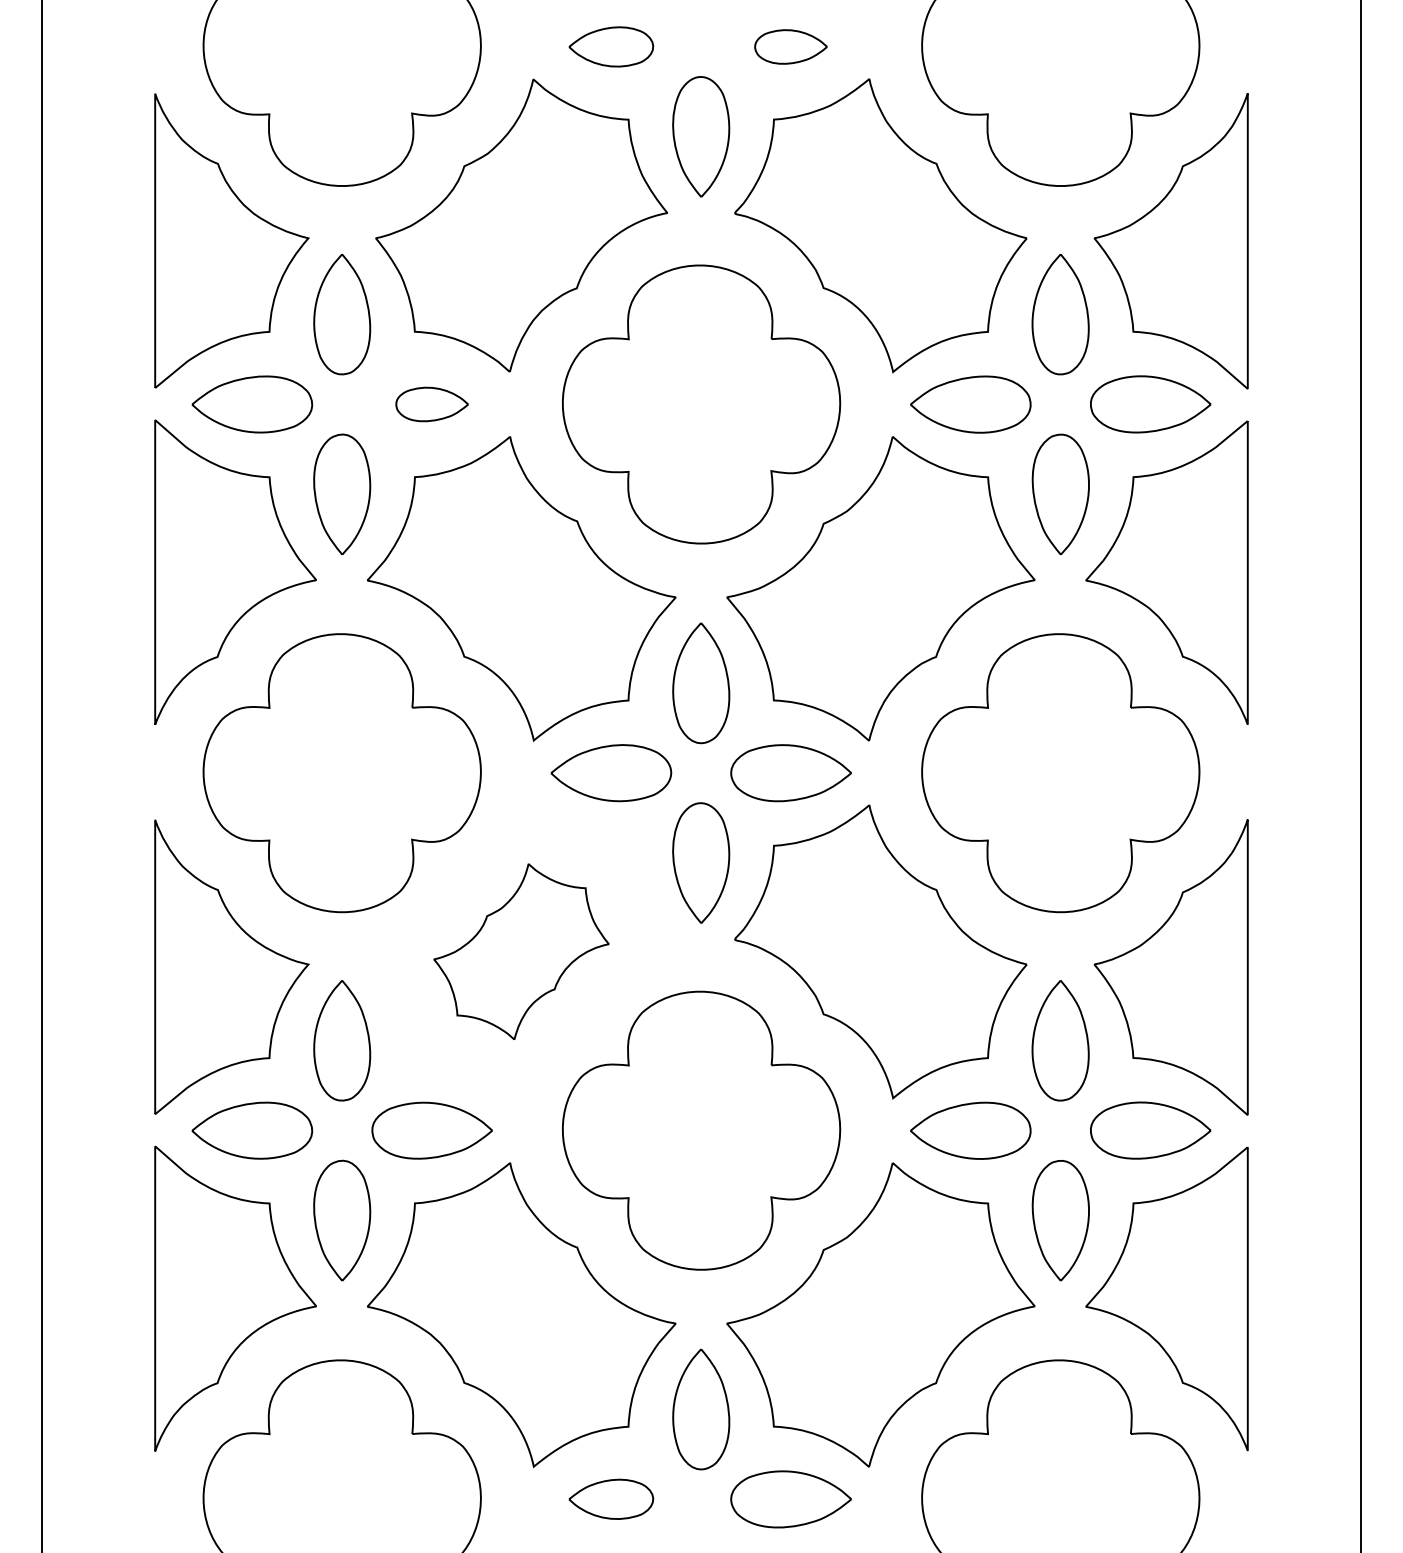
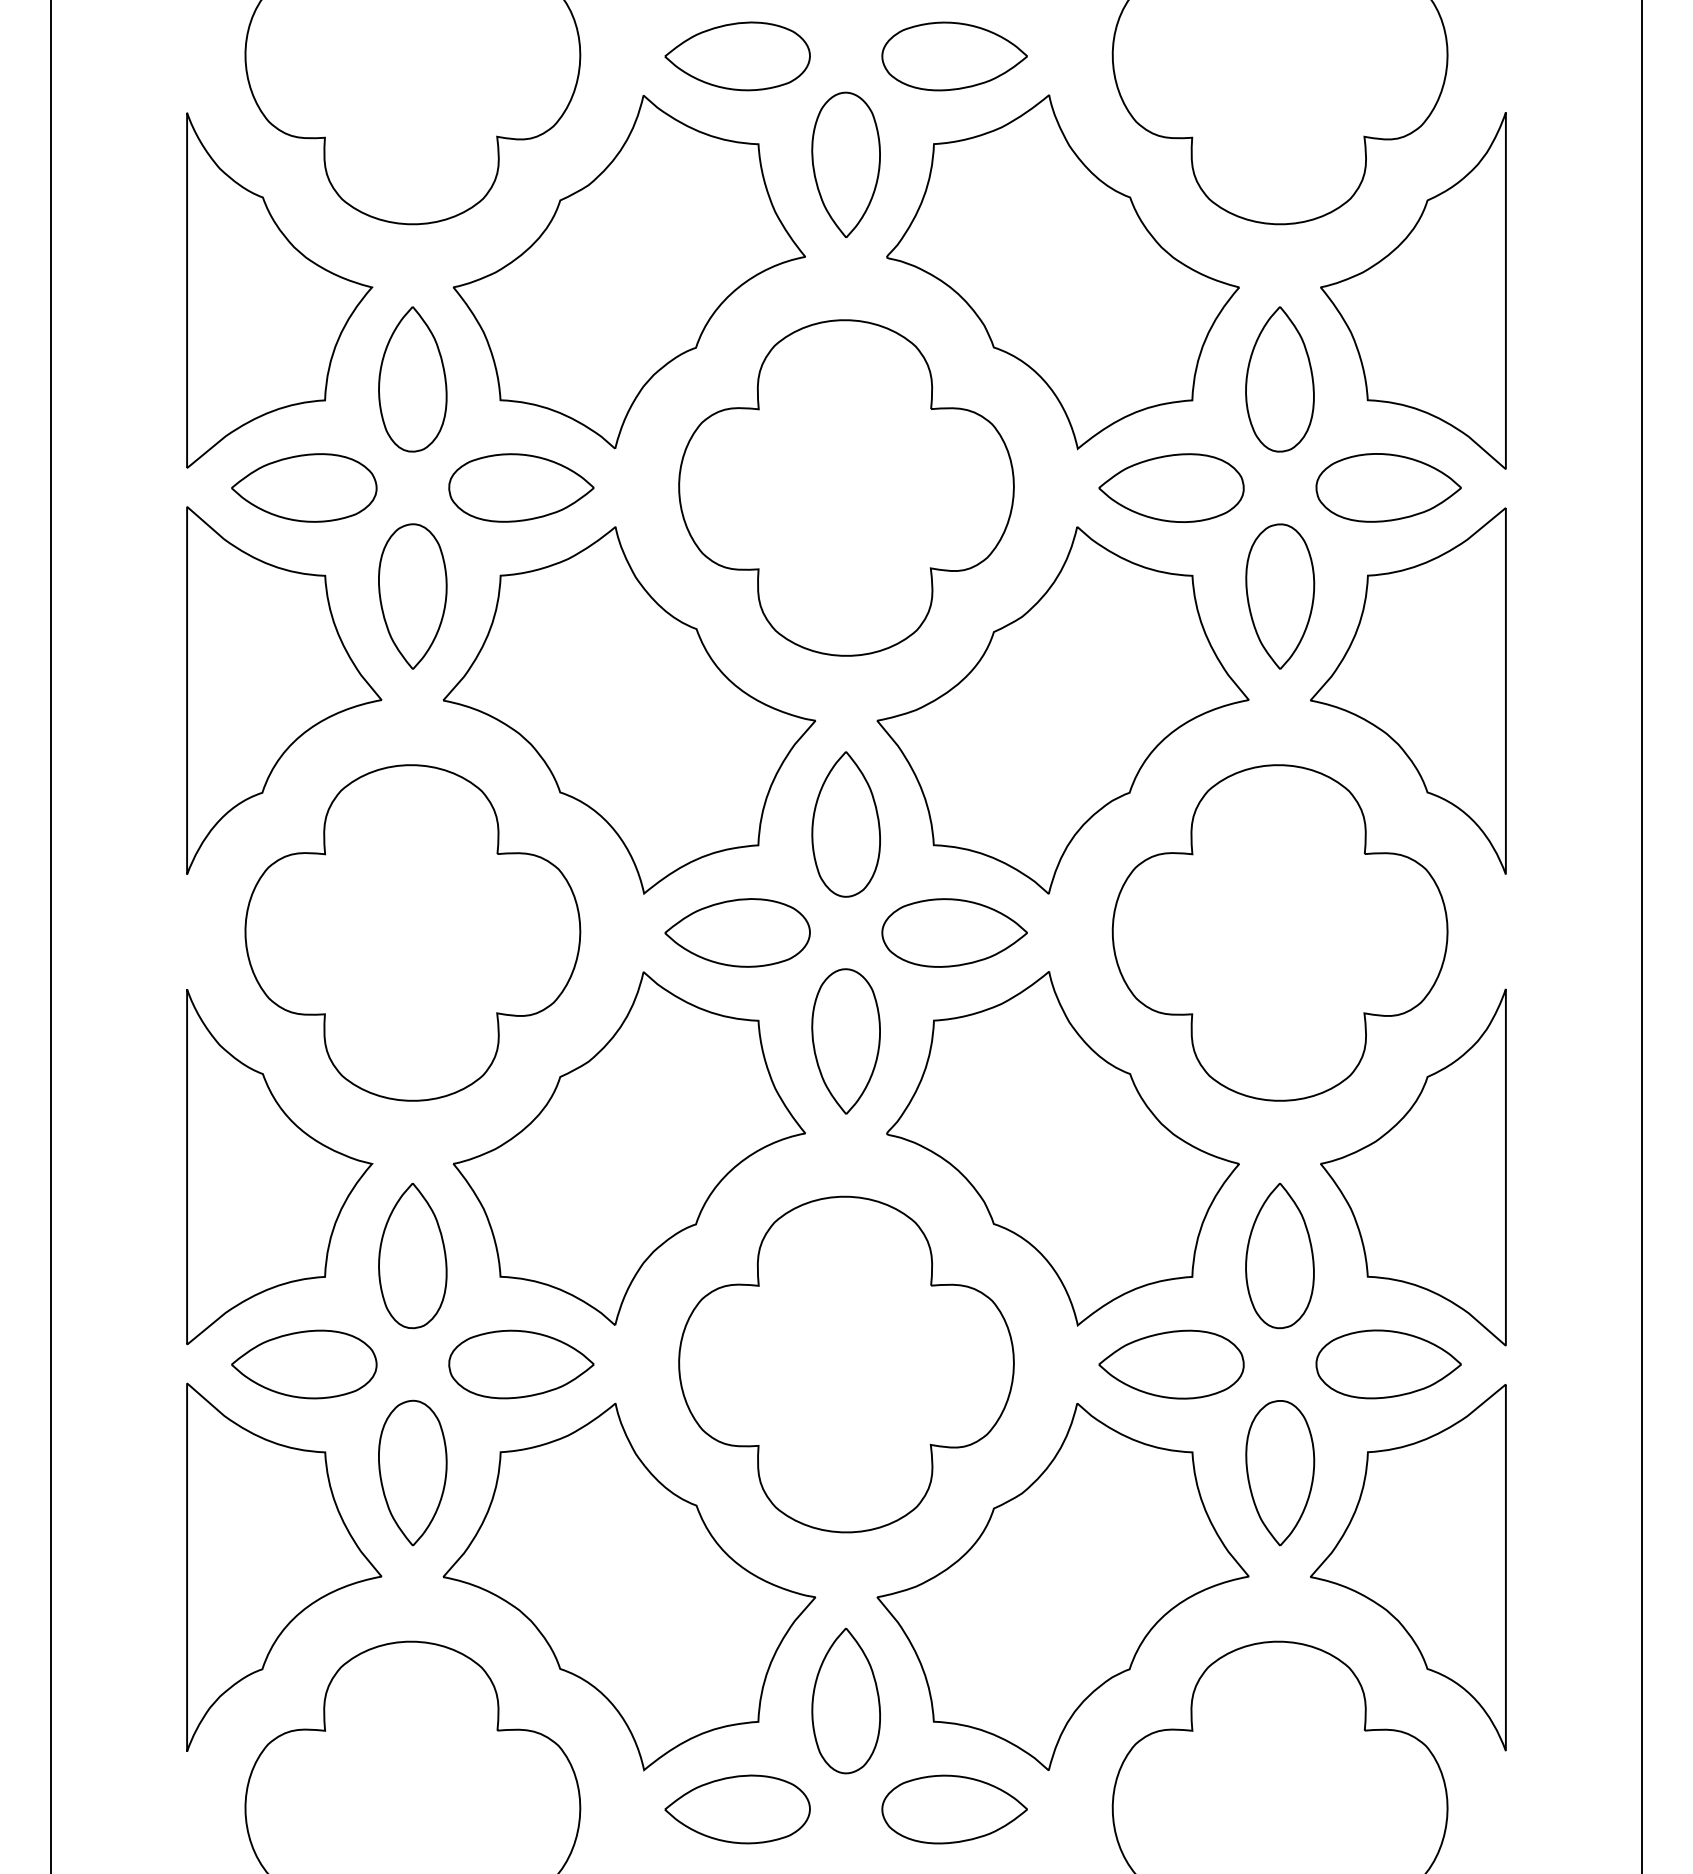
part: (611, 47) -> (737, 56), size x1.43
part: (790, 47) -> (954, 56), size x1.67
part: (432, 404) -> (521, 487), size x1.67
part: (520, 951) -> (628, 1148), size x1.67
part: (611, 1499) -> (737, 1809), size x1.43

